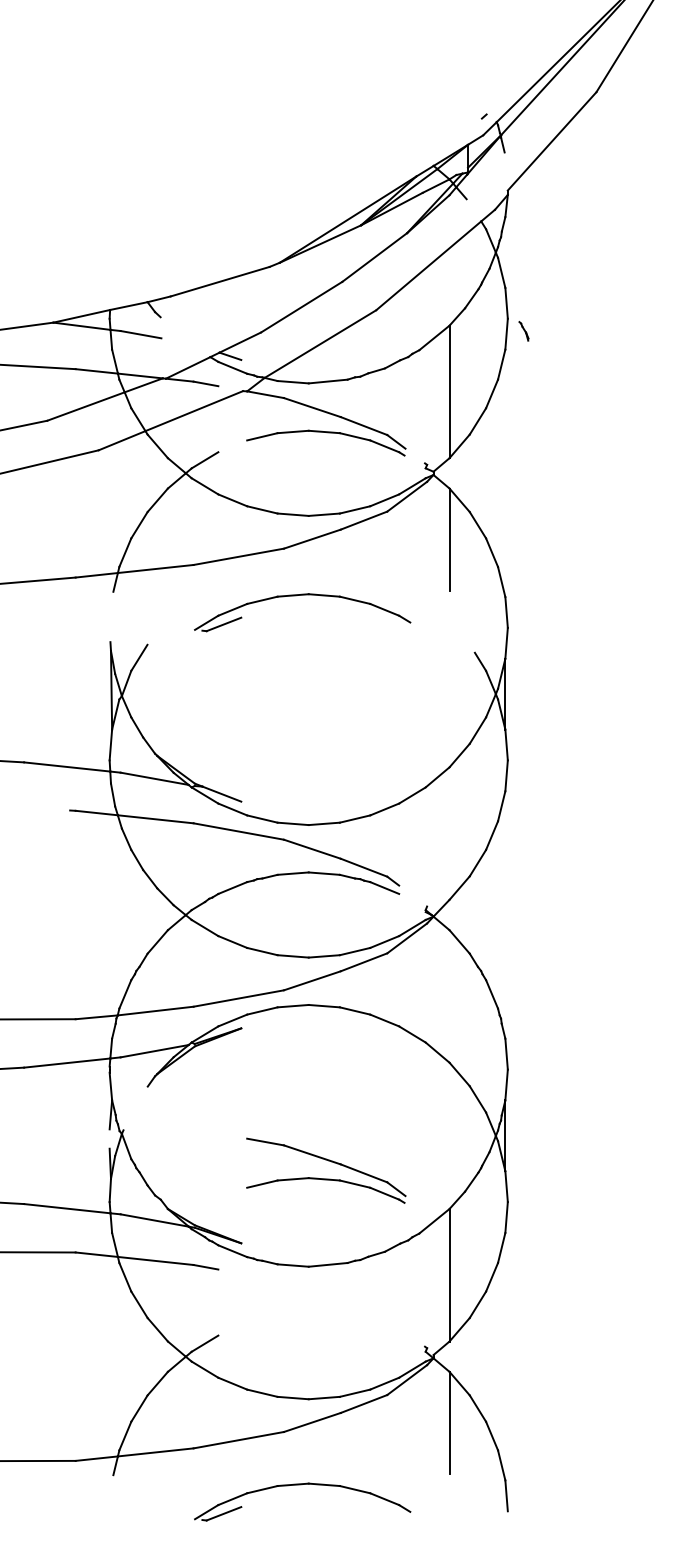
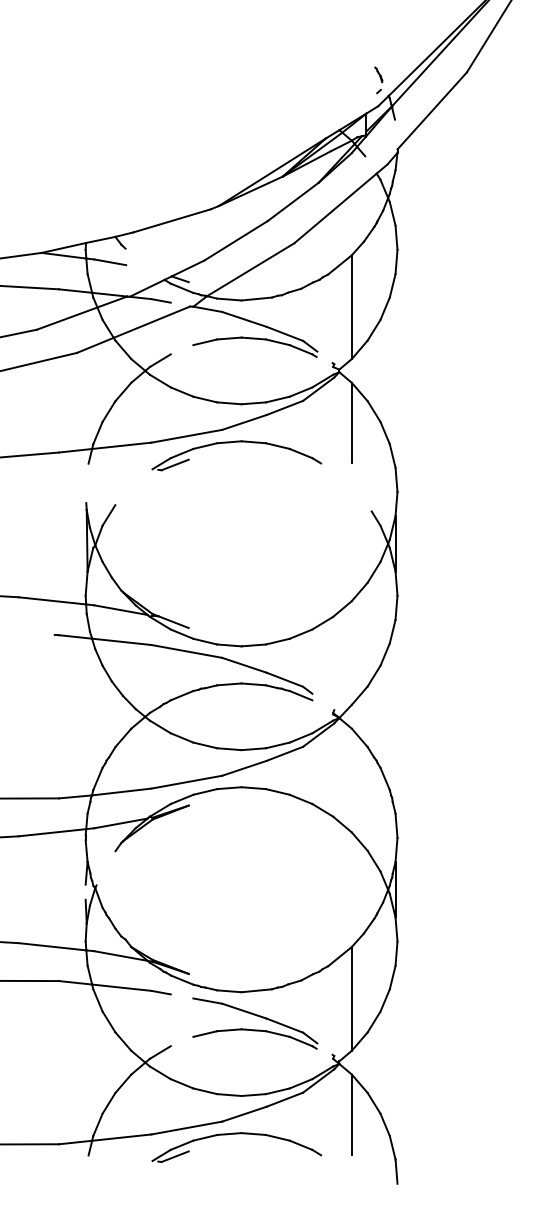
part: (523, 331) -> (378, 75), moved
part: (302, 595) -> (236, 442), moved
part: (326, 1178) -> (255, 1029), moved
part: (301, 1485) -> (235, 1134), moved

